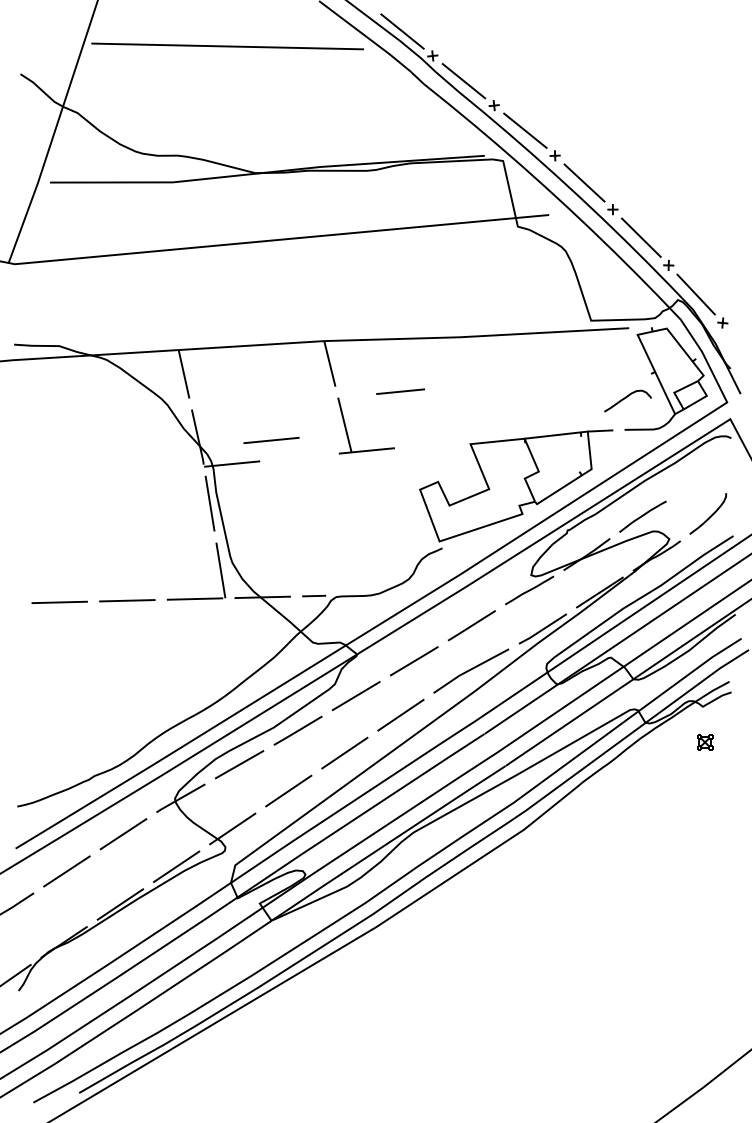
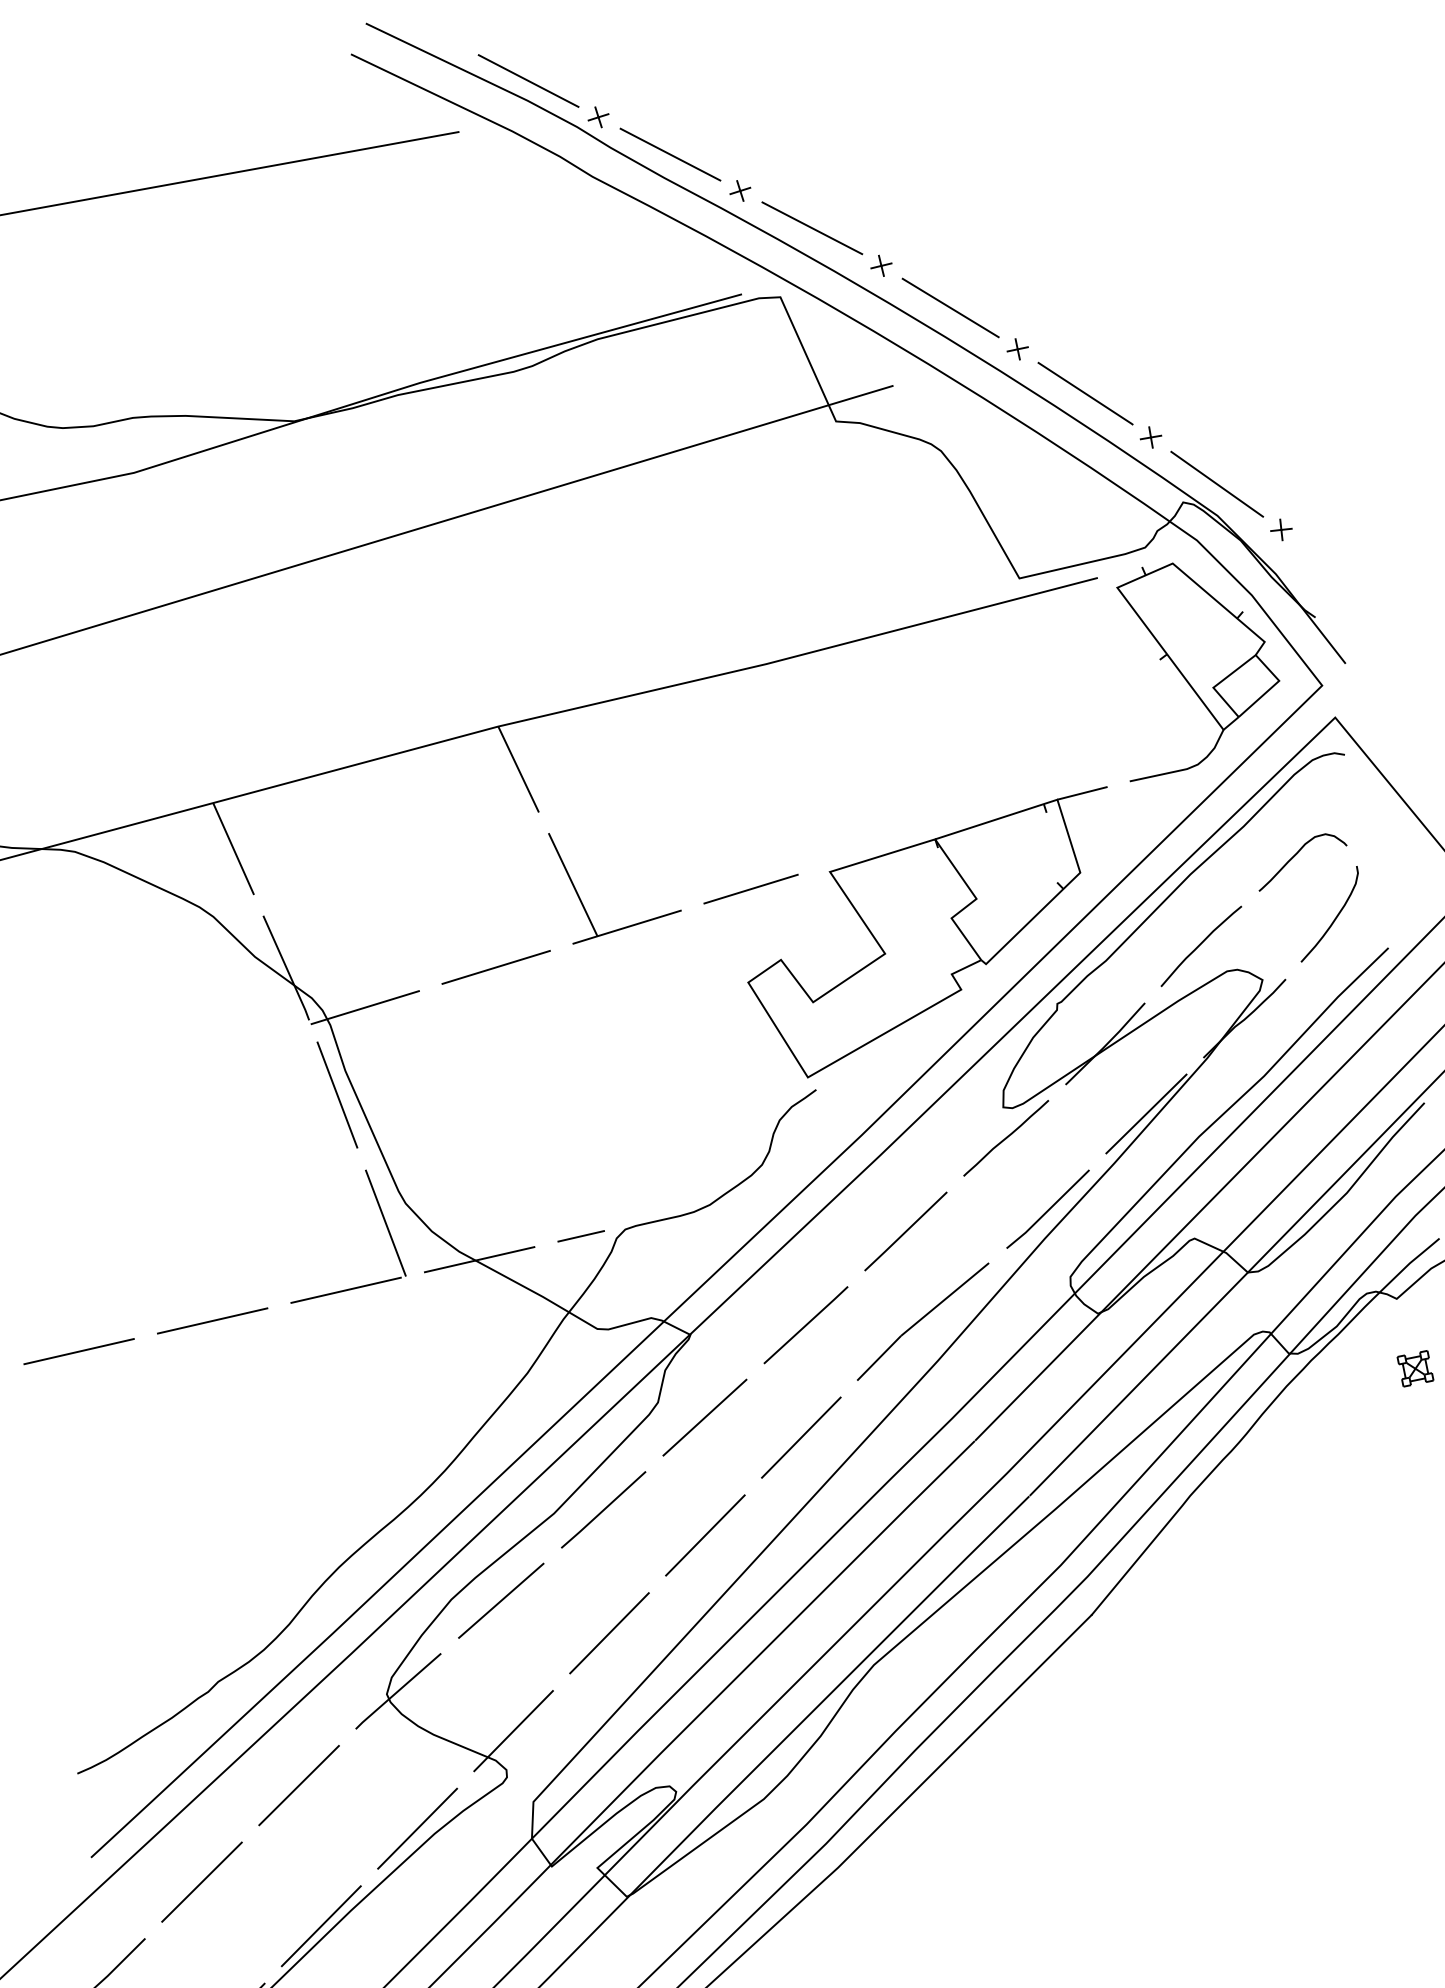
line: (400, 391) -> (750, 888), moved
curve: (626, 398) -> (1297, 855), moved
line: (271, 440) -> (496, 967), moved

